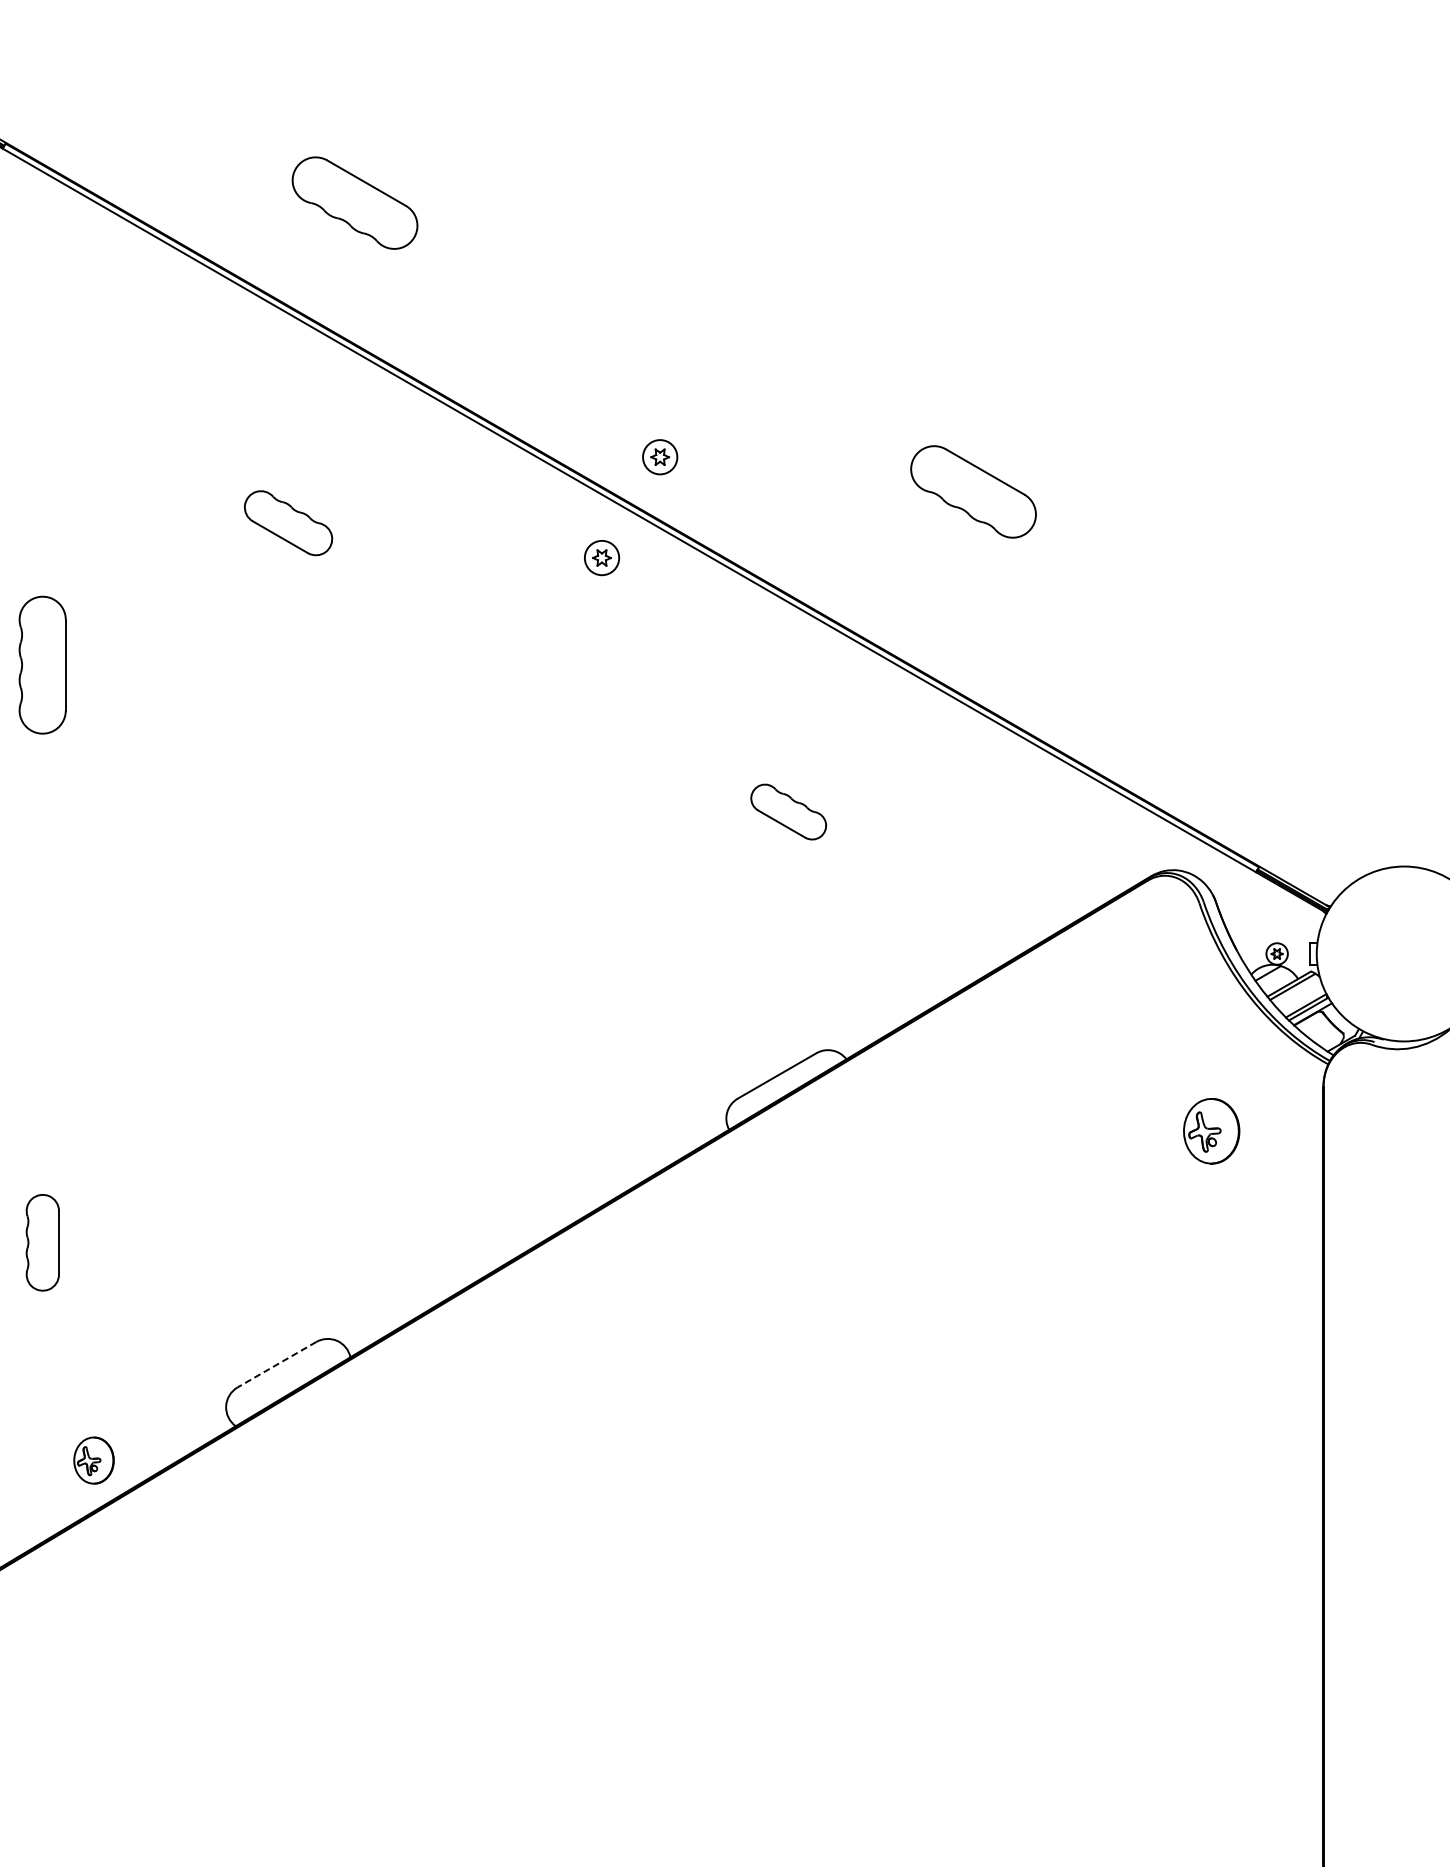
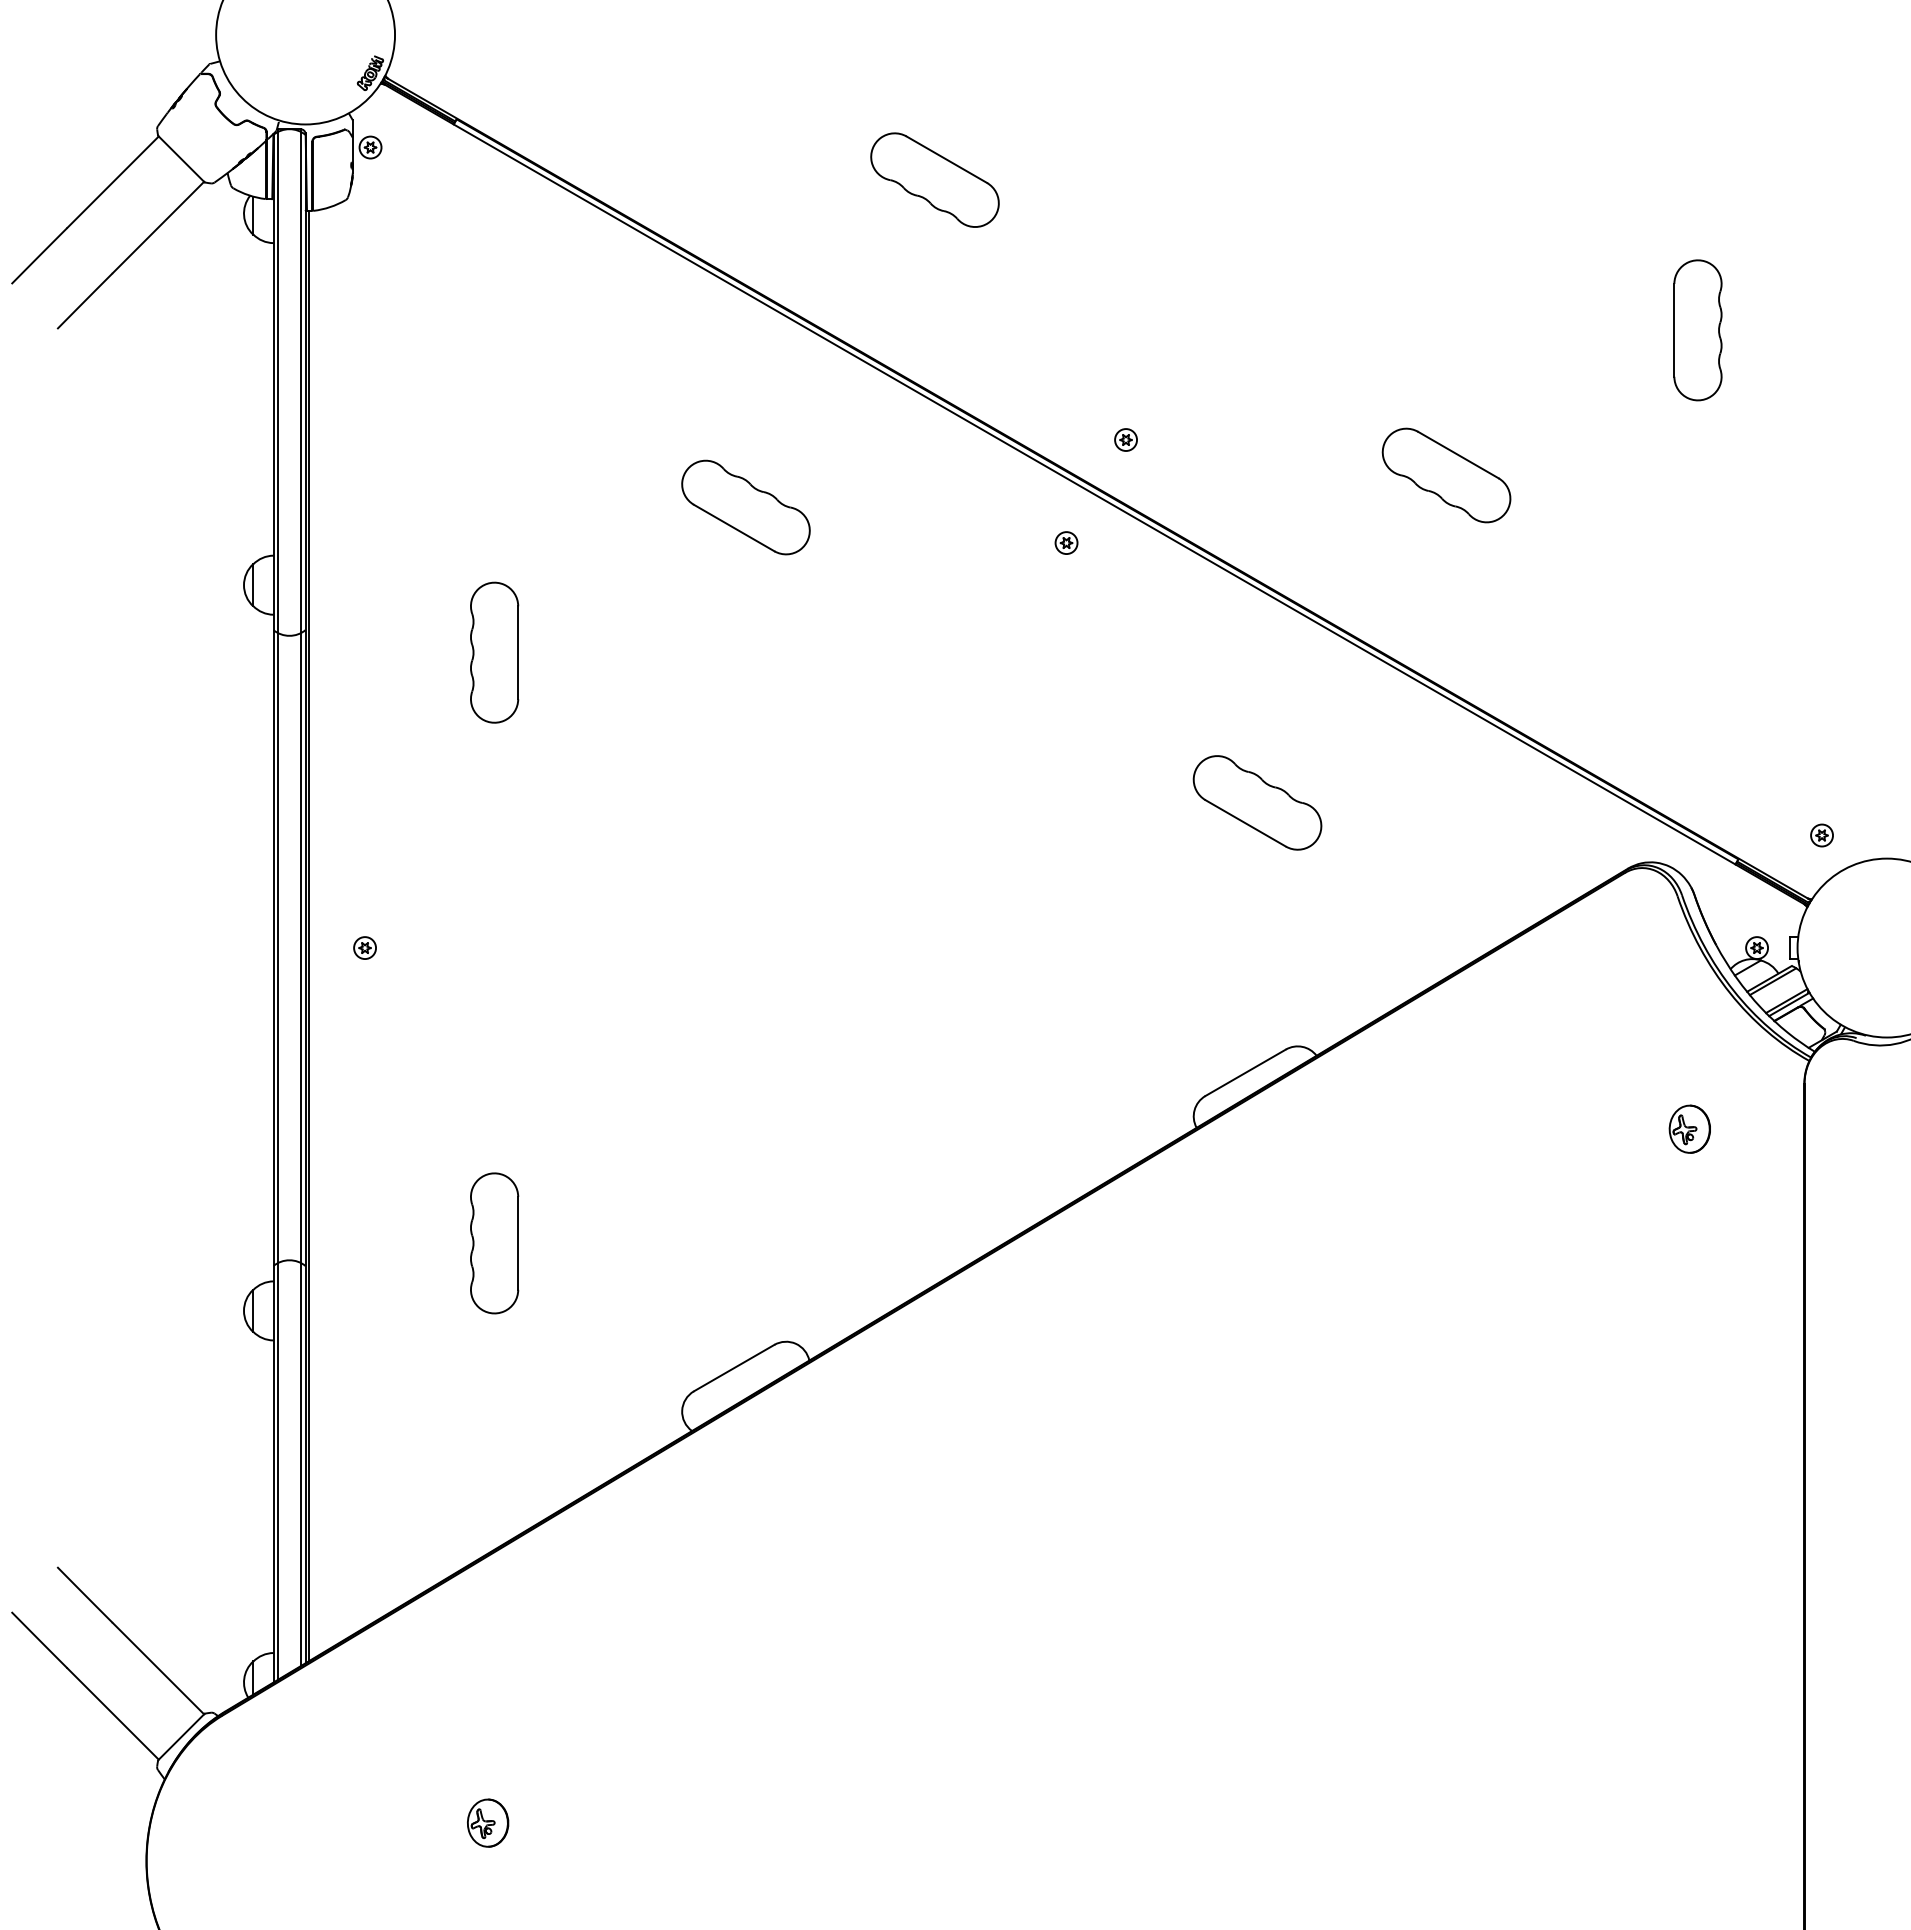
part: (354, 202) -> (934, 179), moved
part: (1218, 350) -> (1697, 330), added
part: (659, 456) -> (1125, 439), size x0.62
part: (288, 523) -> (745, 507), size x1.43
part: (601, 557) -> (1066, 542), size x0.62
part: (788, 811) -> (1257, 802), size x1.67
part: (1340, 843) -> (1821, 835), added
part: (1211, 1130) -> (1689, 1128), size x0.71
part: (42, 1242) -> (494, 1243), size x1.43
line: (276, 1365) -> (733, 1368), dashed -> solid
part: (94, 1459) -> (488, 1822), moved

